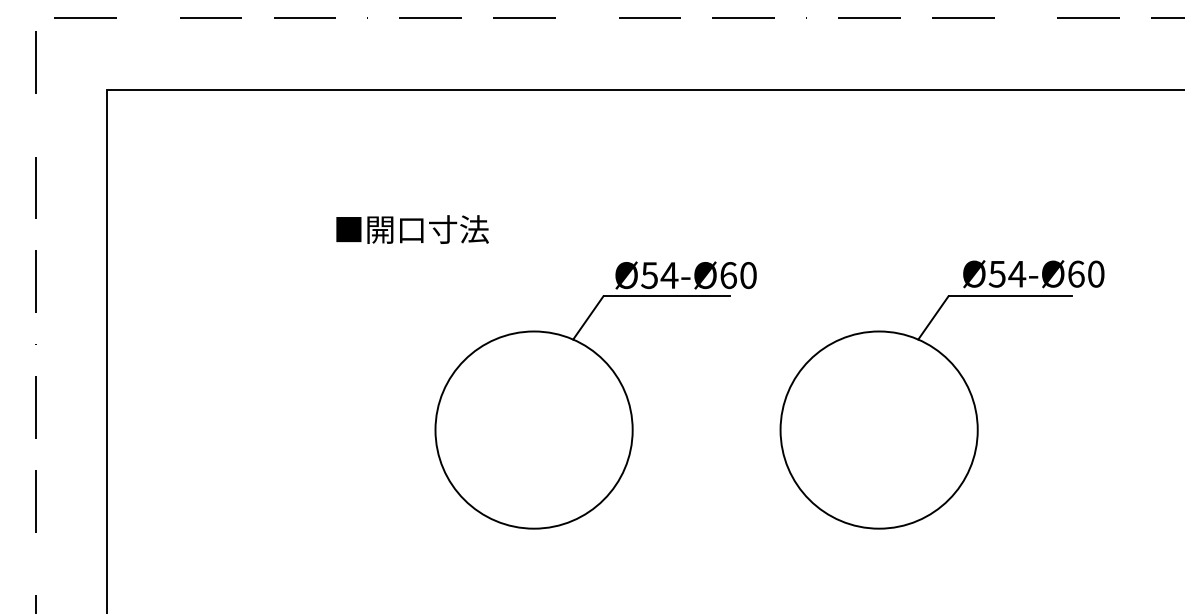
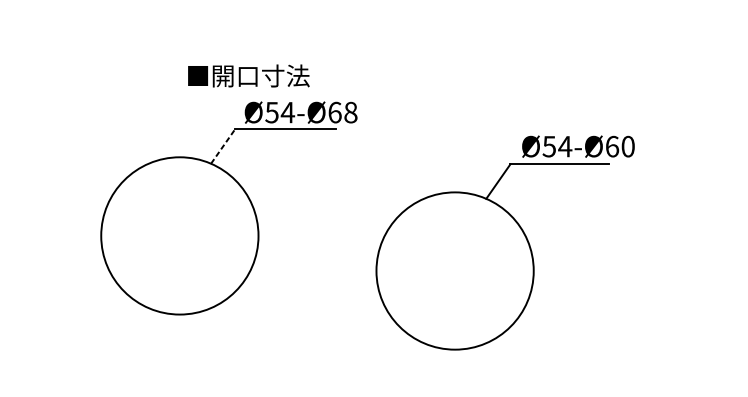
text: (412, 229) -> (248, 75), moved
text: (748, 275) -> (350, 112), Ø54-Ø60 -> Ø54-Ø68
line: (588, 317) -> (223, 146), solid -> dashed
part: (941, 394) -> (504, 242), moved

